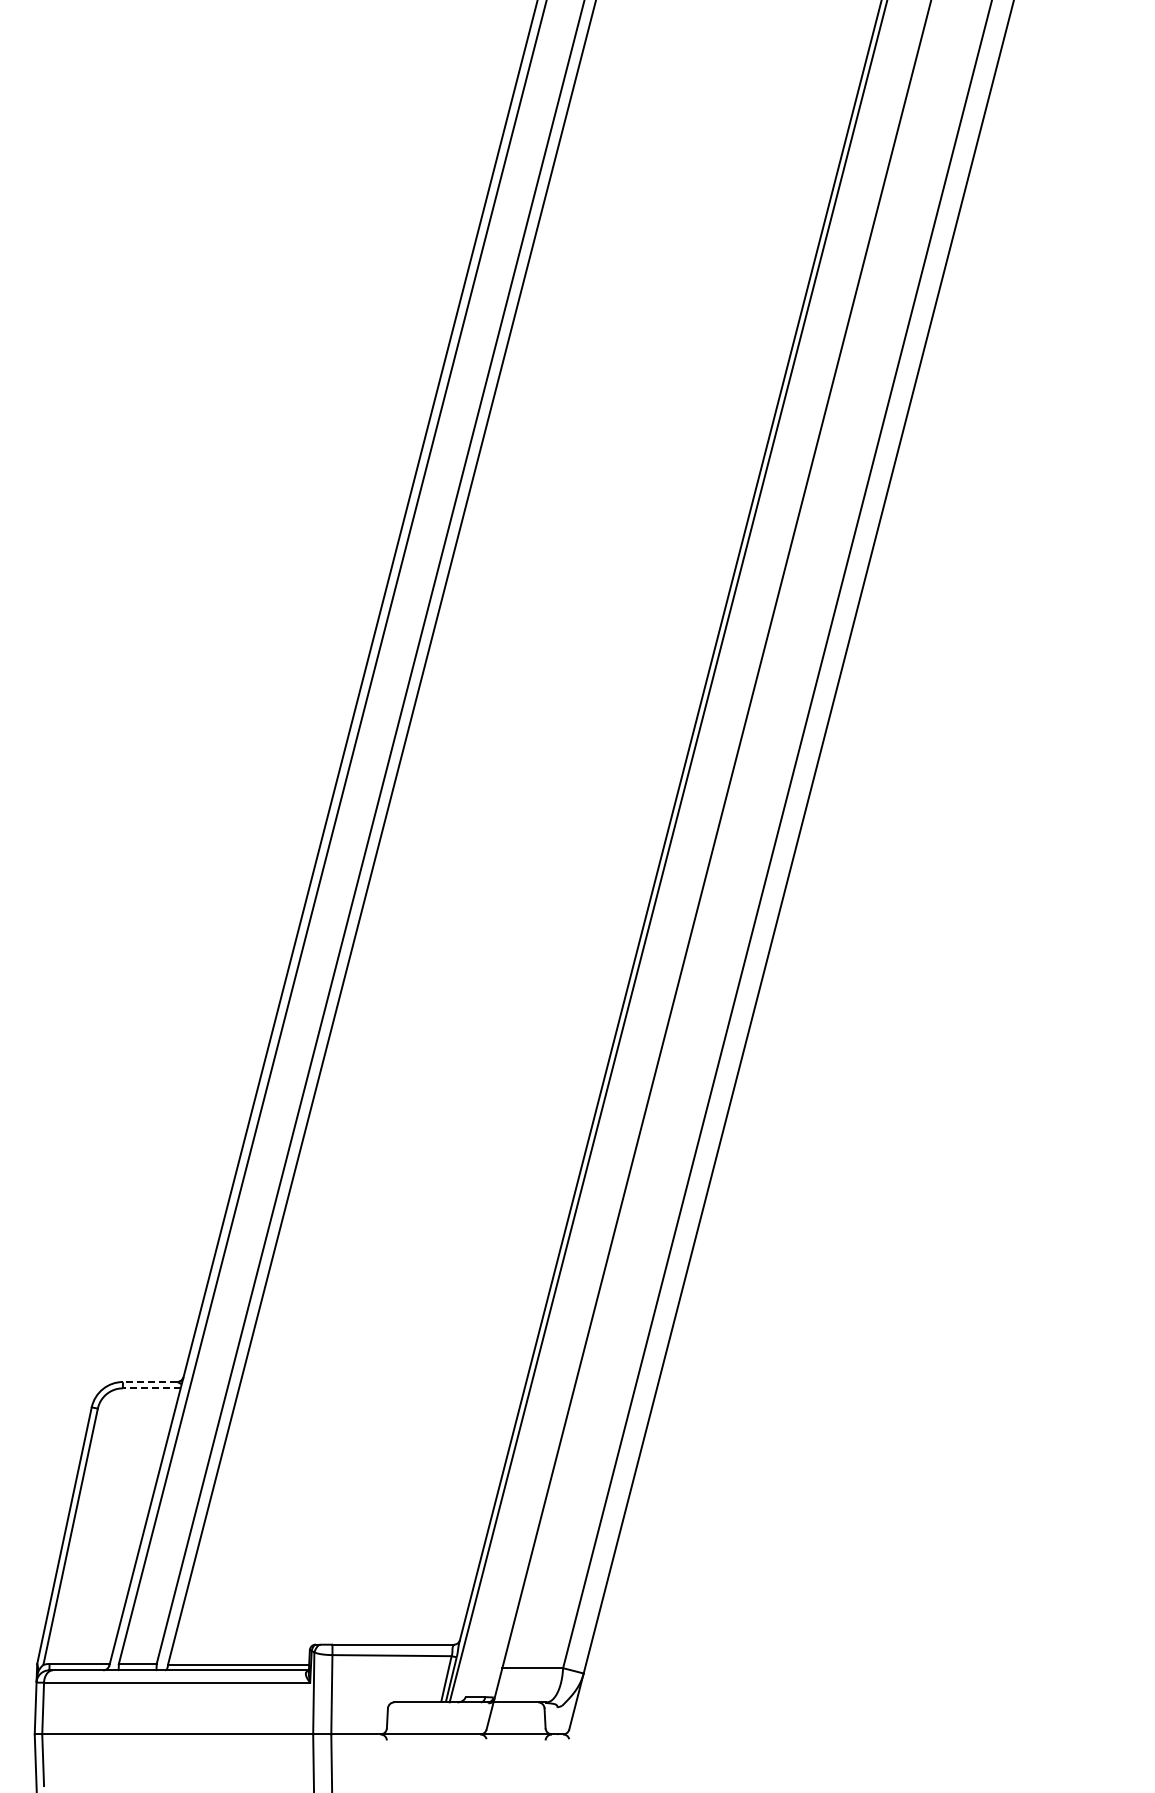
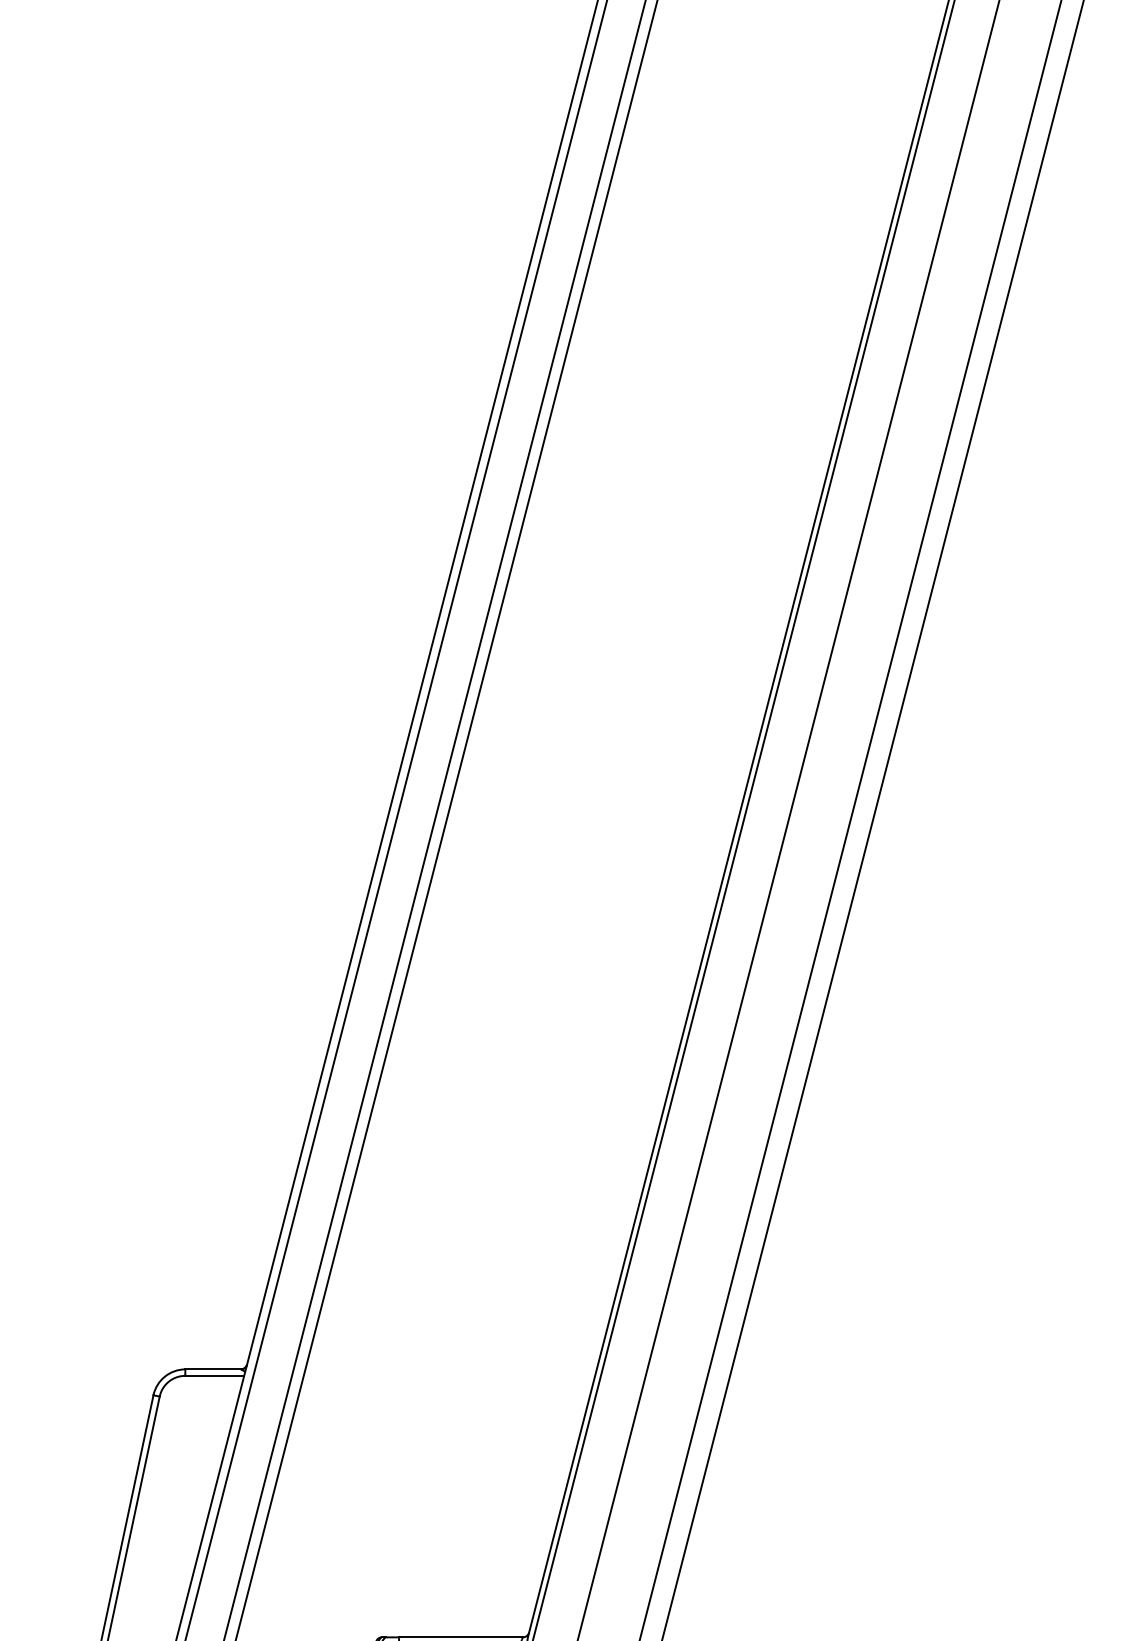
line: (149, 1381) -> (212, 1368), dashed -> solid
line: (151, 1388) -> (214, 1376), dashed -> solid

